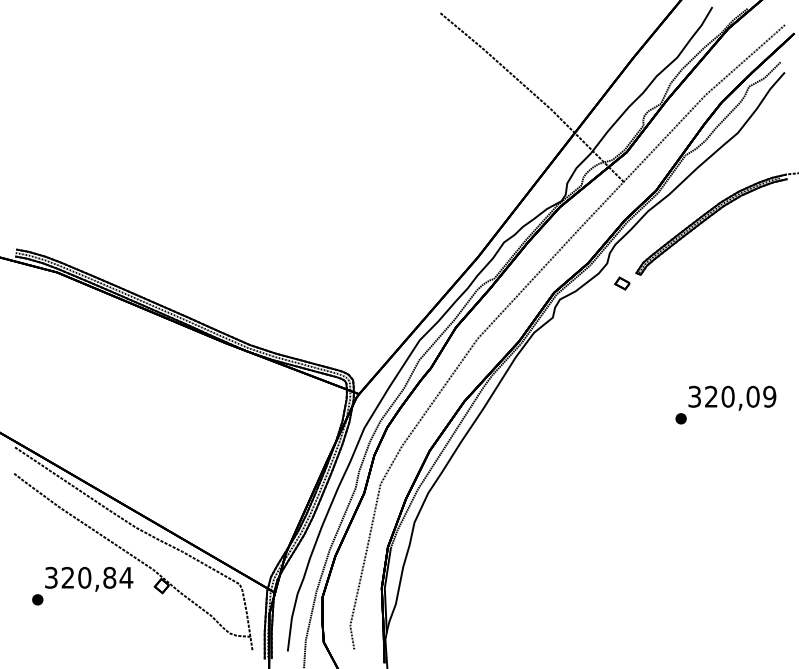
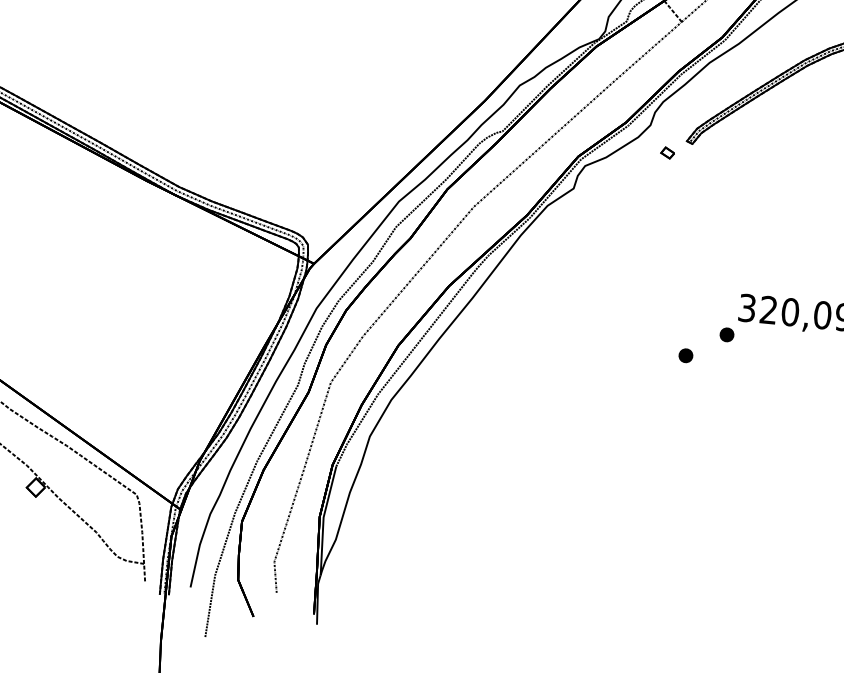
part: (622, 283) -> (667, 152), size x0.7
part: (650, 437) -> (685, 355), added

